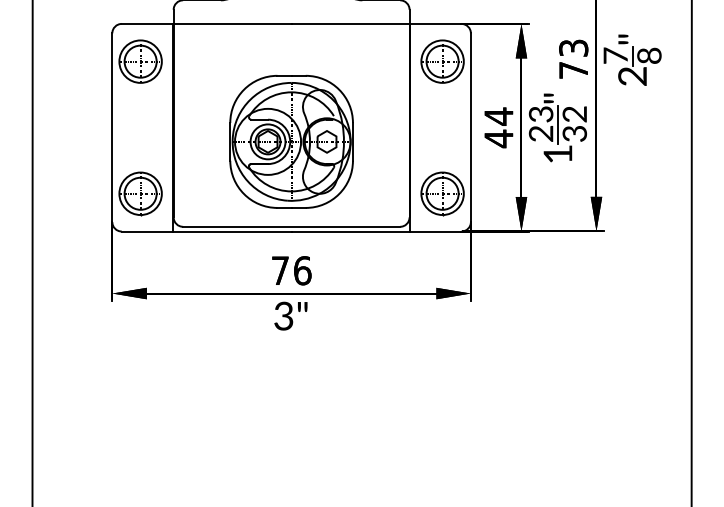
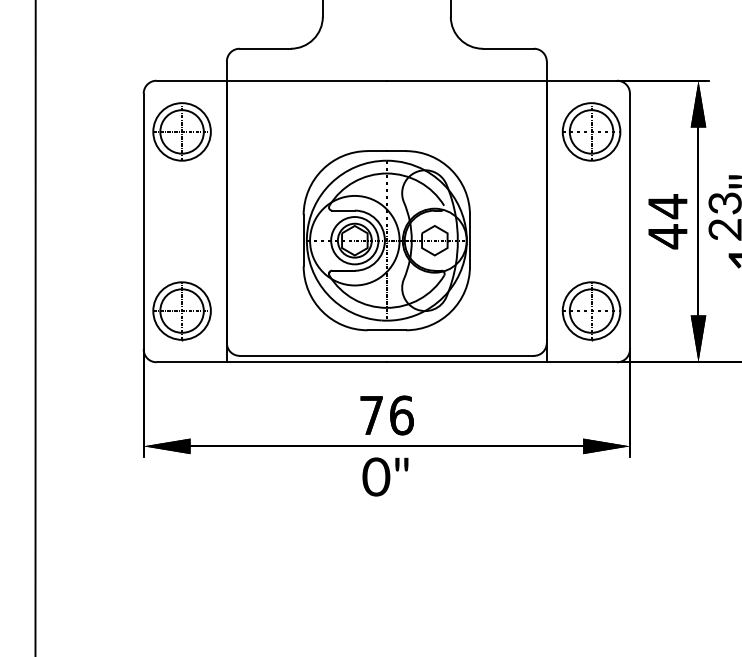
text: (283, 316) -> (375, 477), 3"\f] -> 0"\f]

